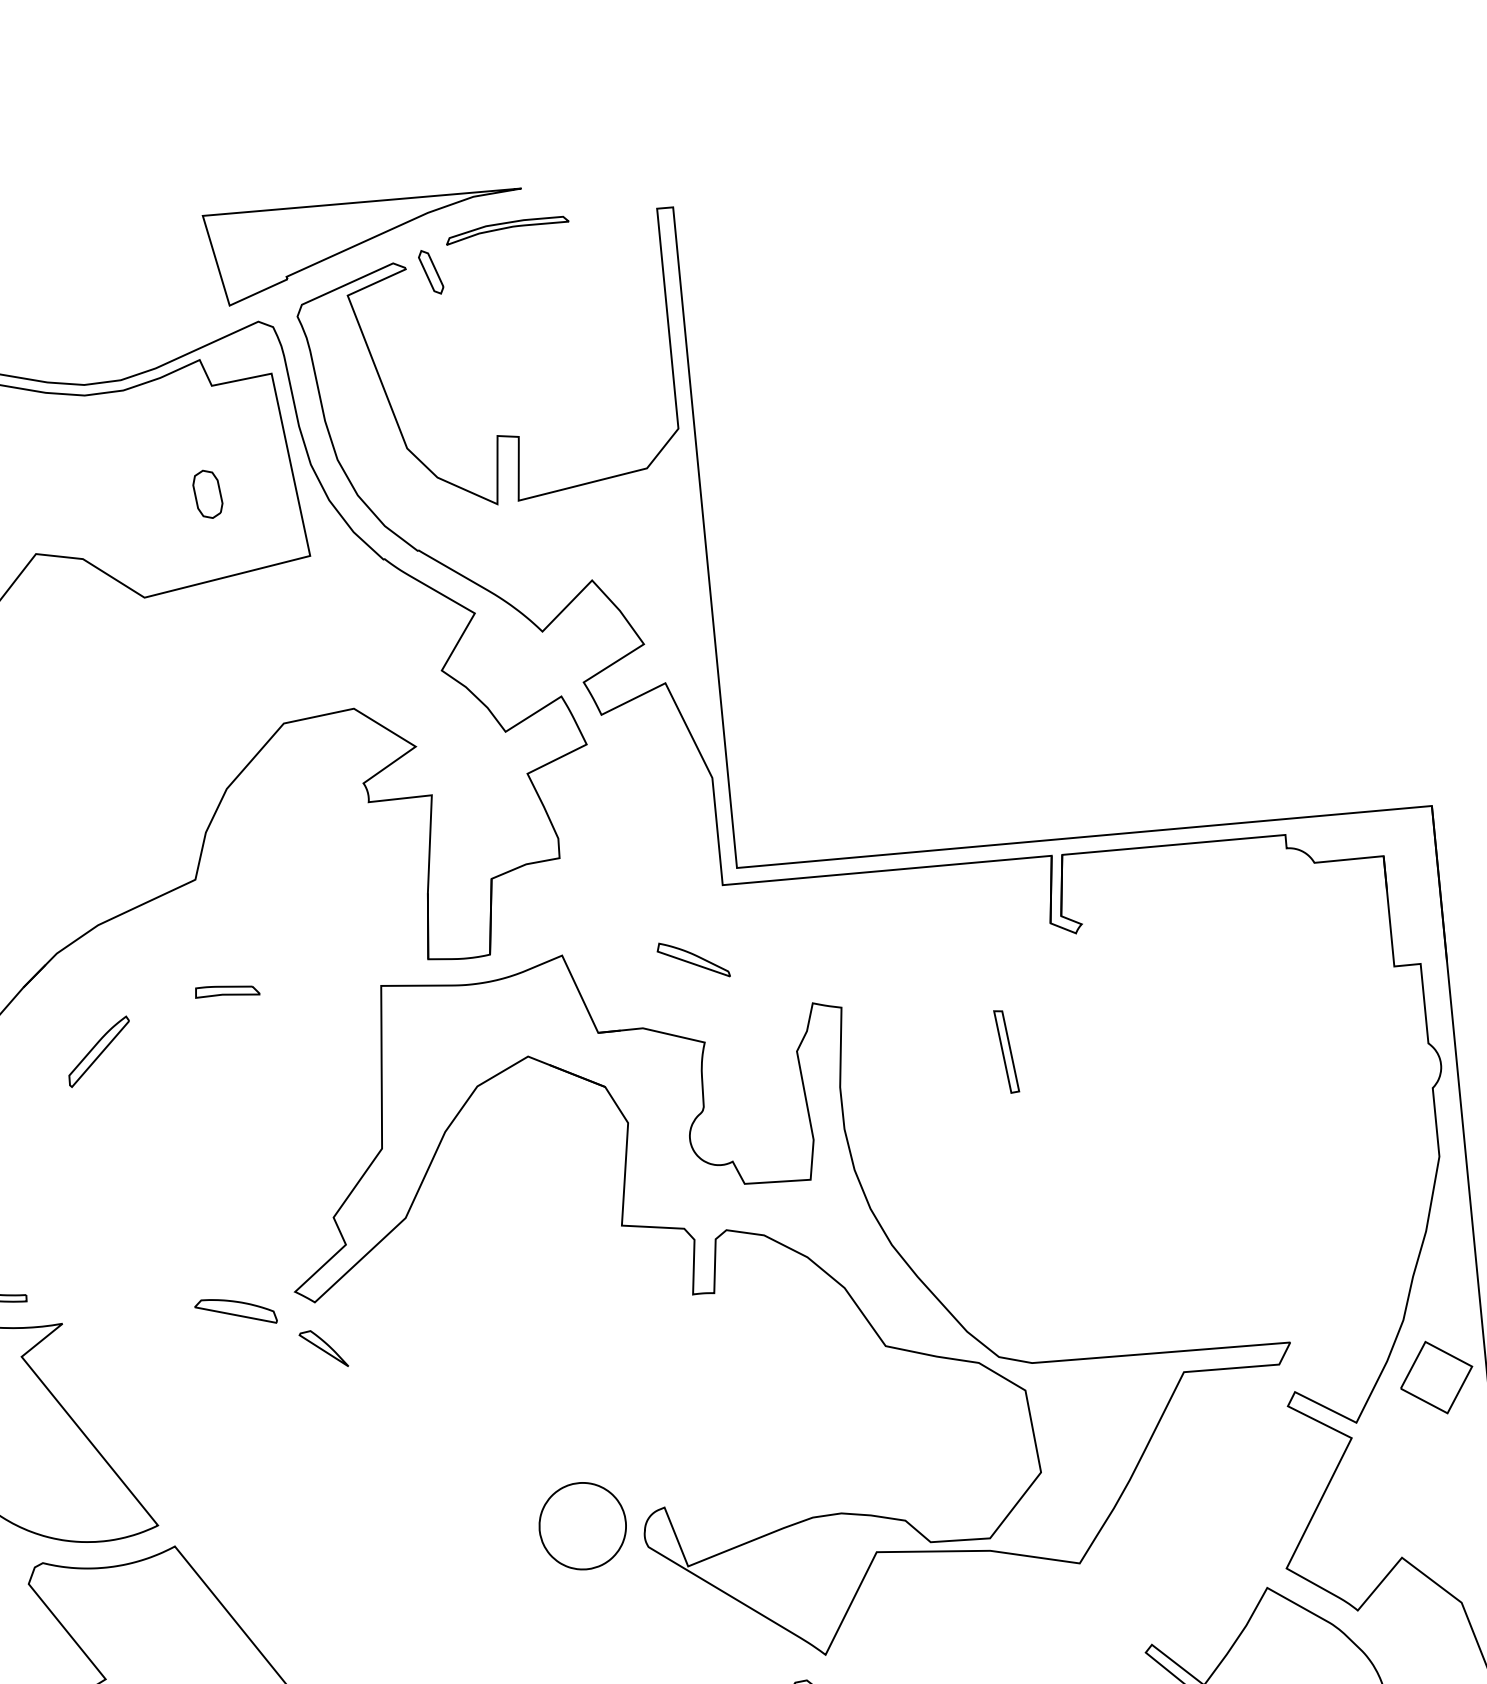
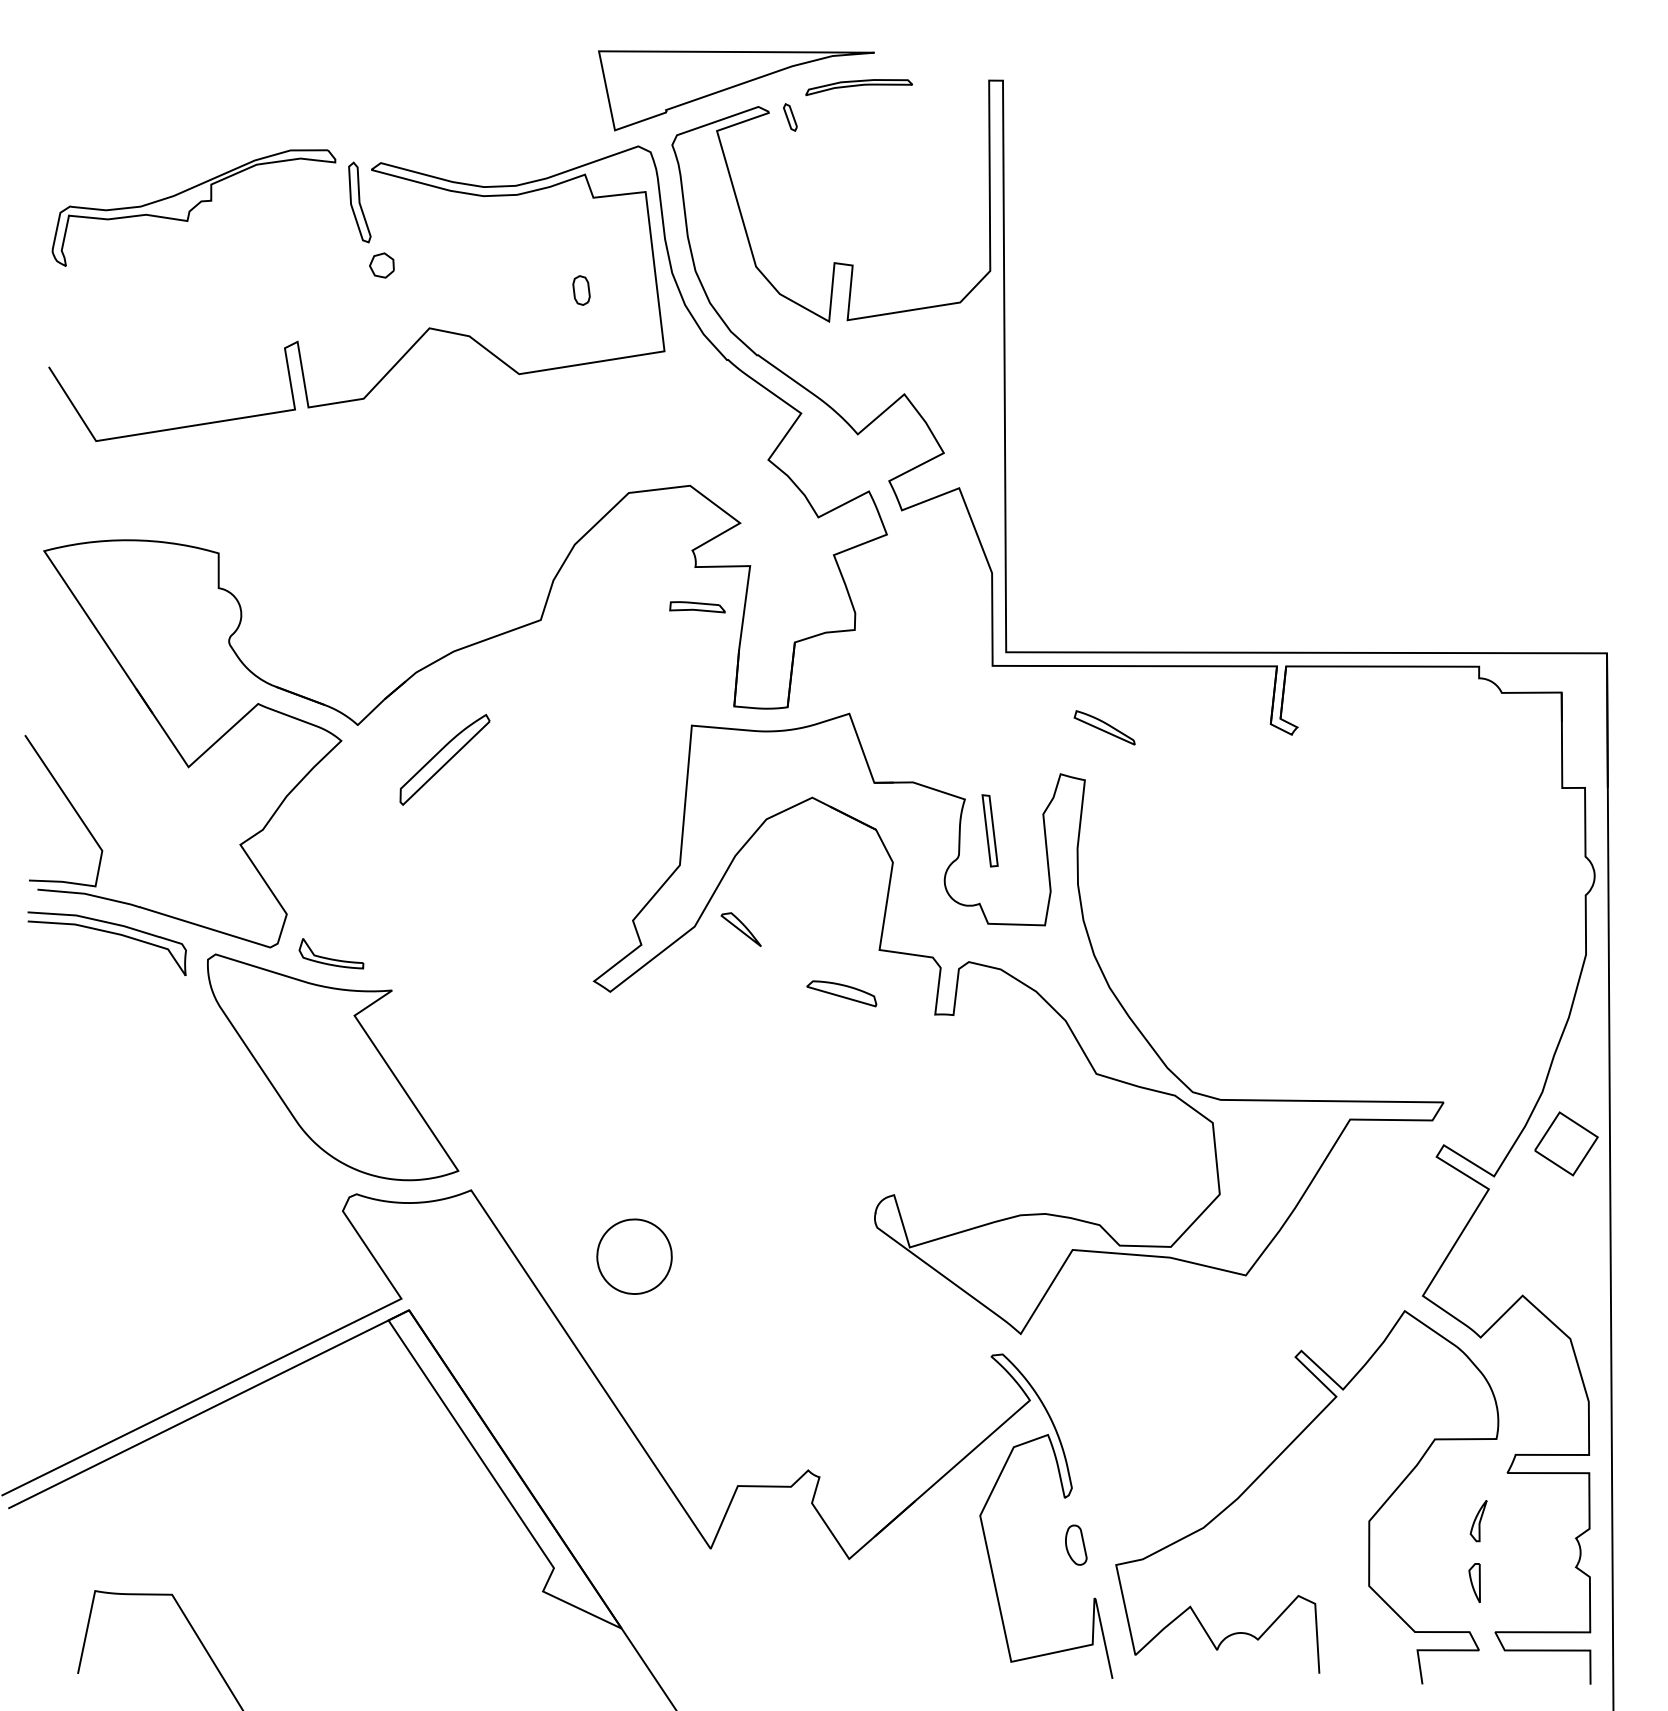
part: (431, 272) -> (790, 117), size x0.7
part: (207, 494) -> (581, 290), size x0.7
part: (693, 959) -> (1104, 727), moved
part: (227, 991) -> (697, 607), moved
part: (1005, 1051) -> (989, 830), moved
part: (98, 1052) -> (444, 760), size x1.6
part: (235, 1311) -> (841, 993), moved
part: (322, 1349) -> (740, 929), moved
part: (582, 1525) -> (634, 1256), moved

